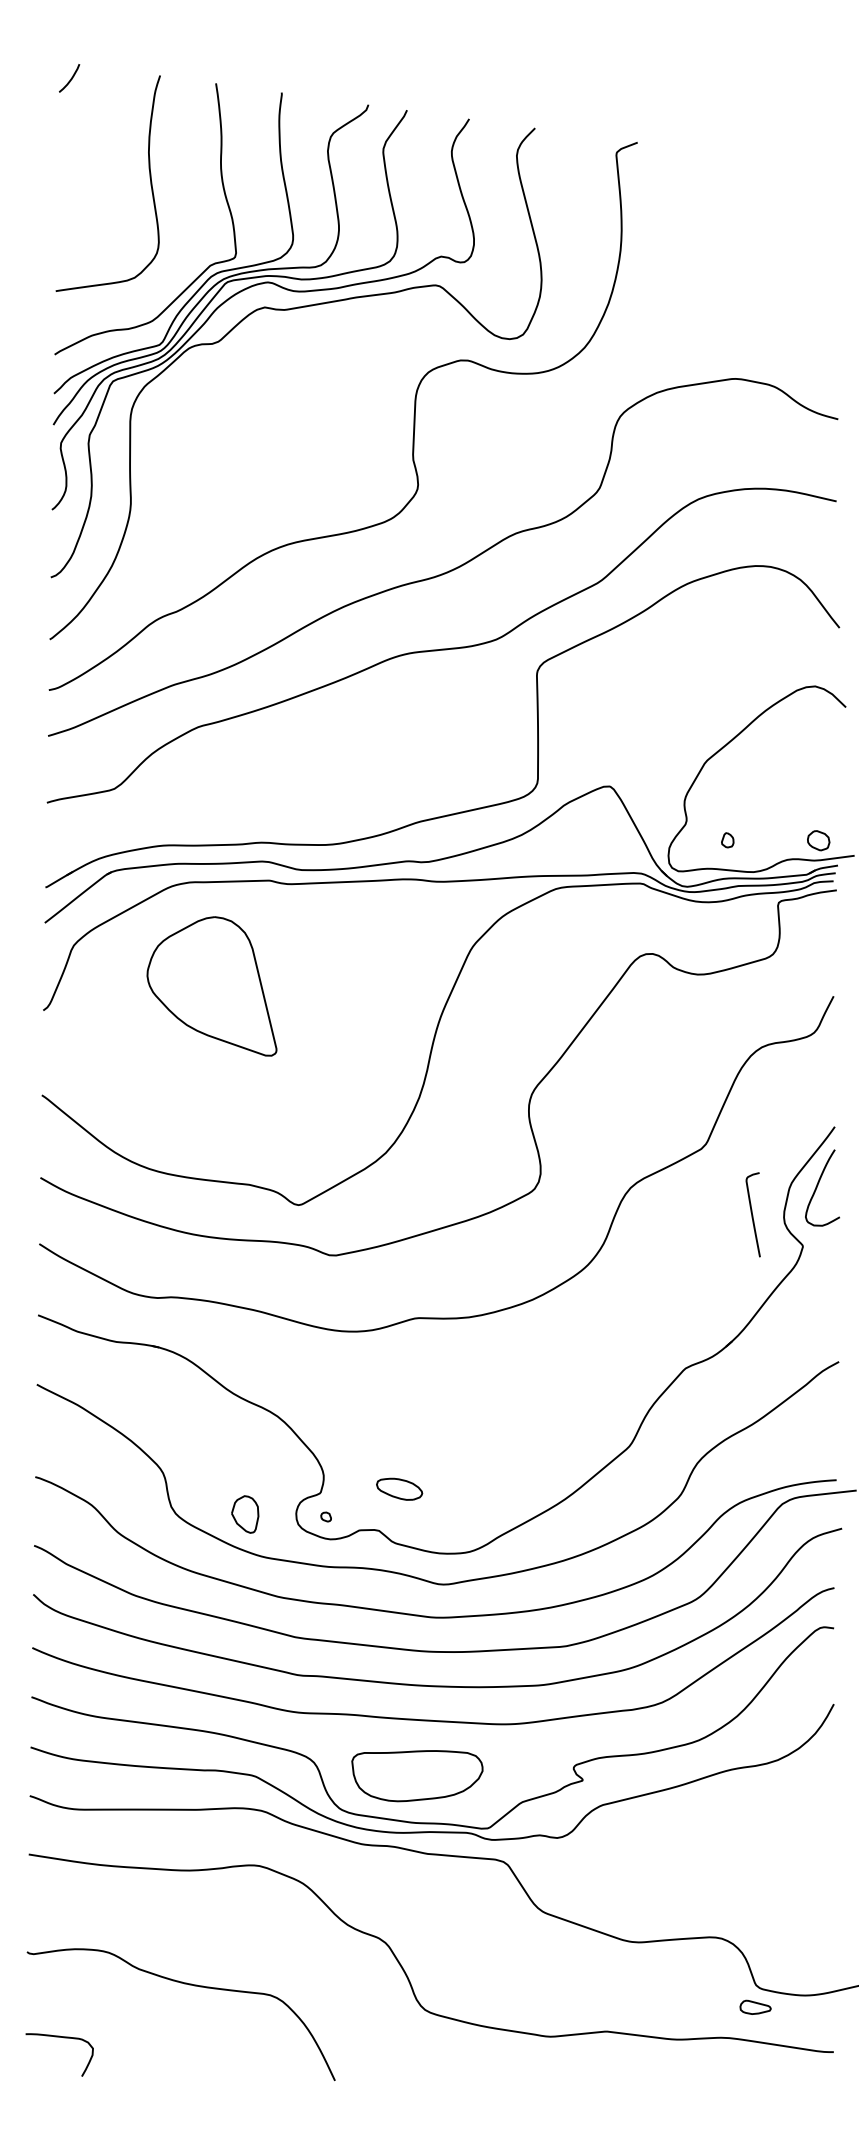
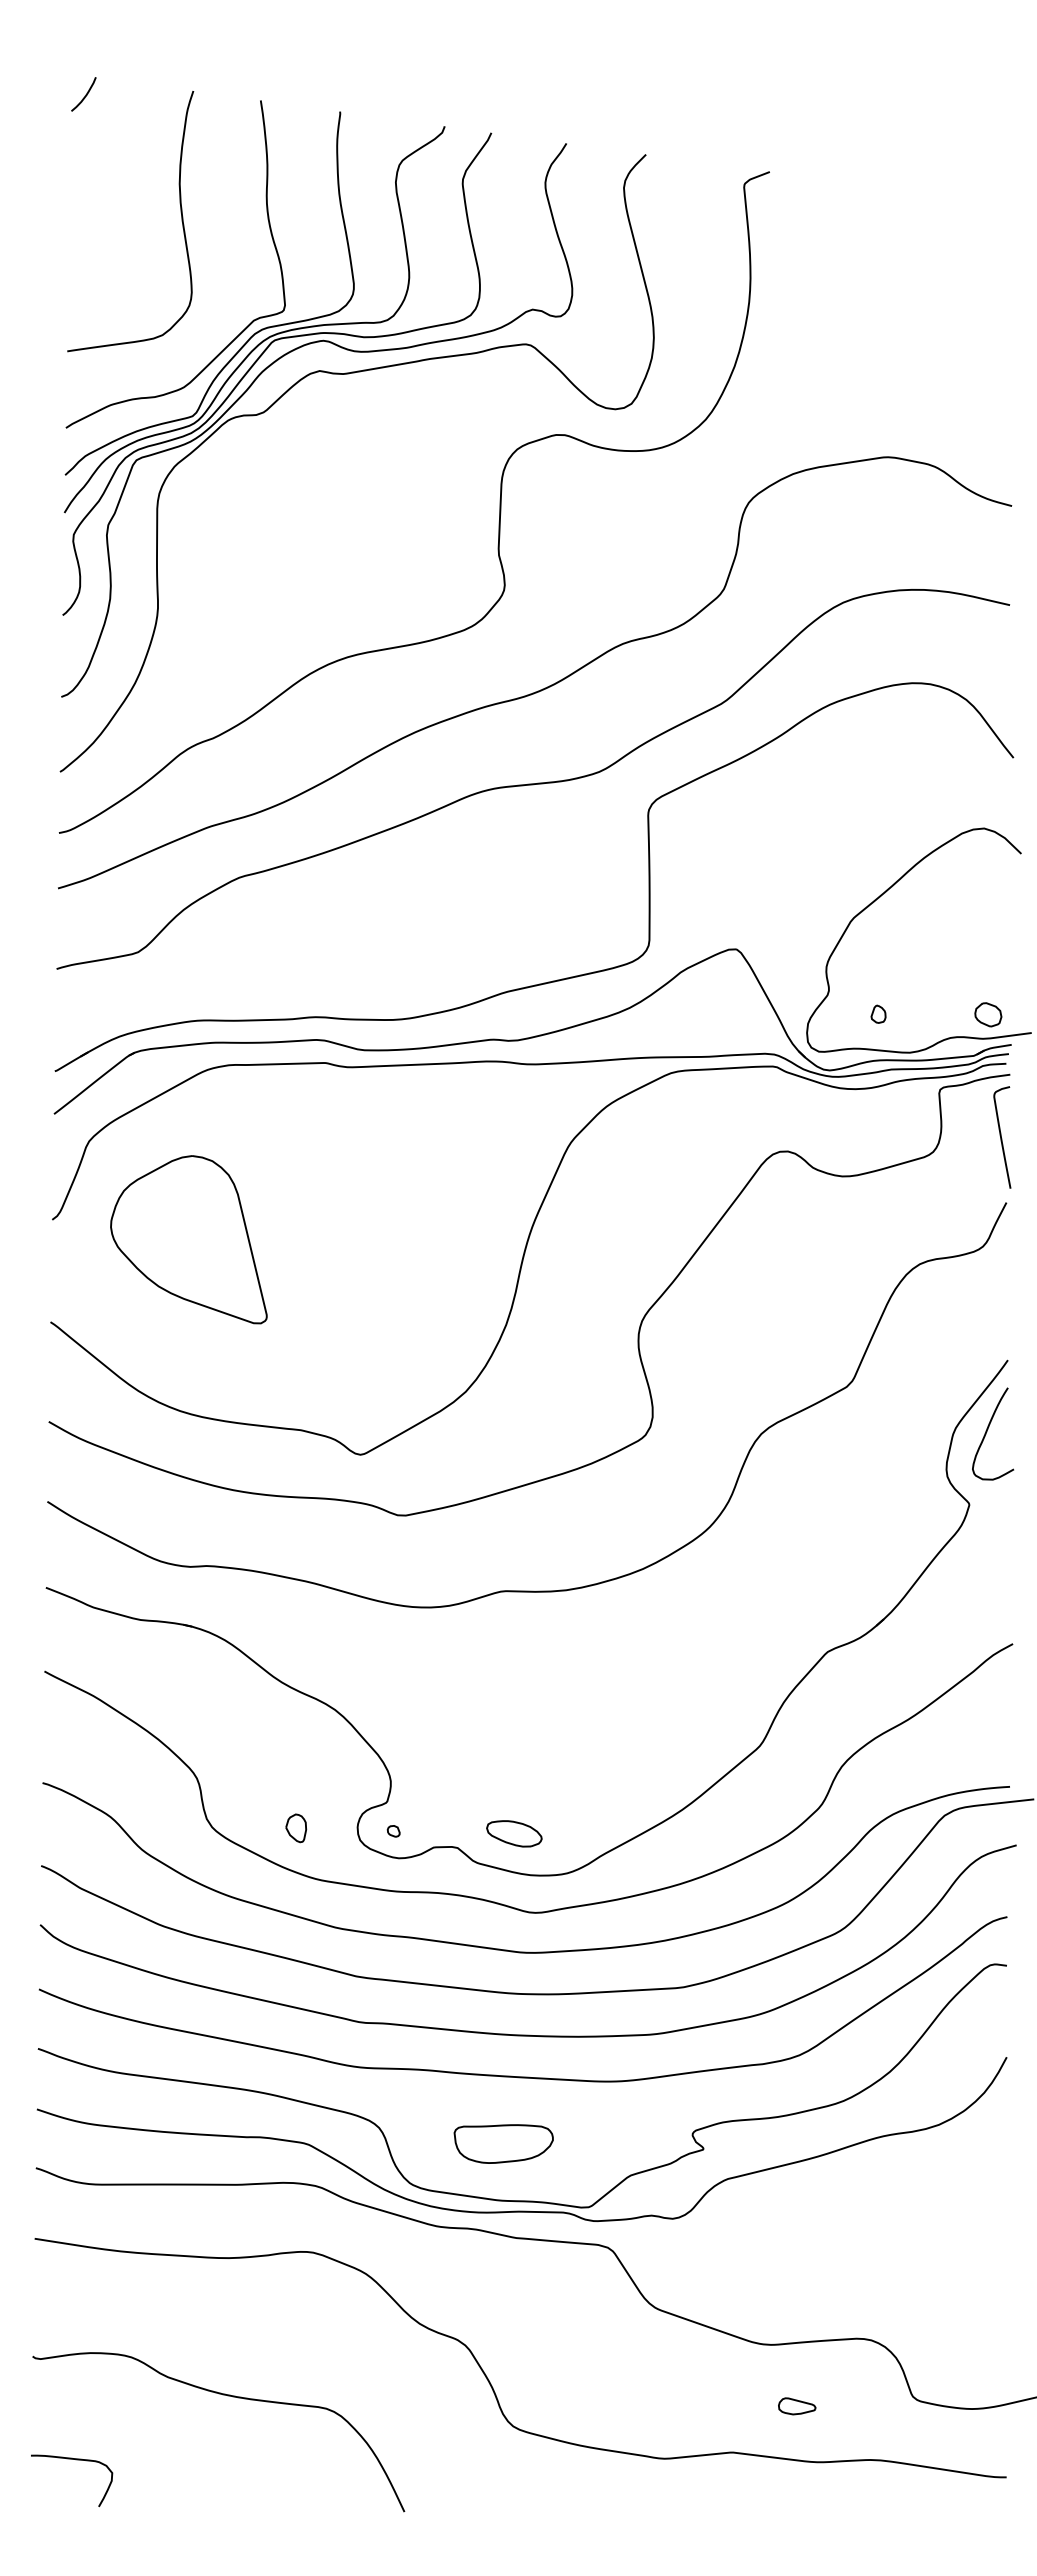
part: (211, 986) -> (188, 1239), moved
curve: (752, 1214) -> (1001, 1137), moved
part: (399, 1489) -> (514, 1833), moved
part: (245, 1514) -> (296, 1828), size x0.62
part: (417, 1775) -> (503, 2143), size x0.62
part: (755, 2007) -> (797, 2406), moved

